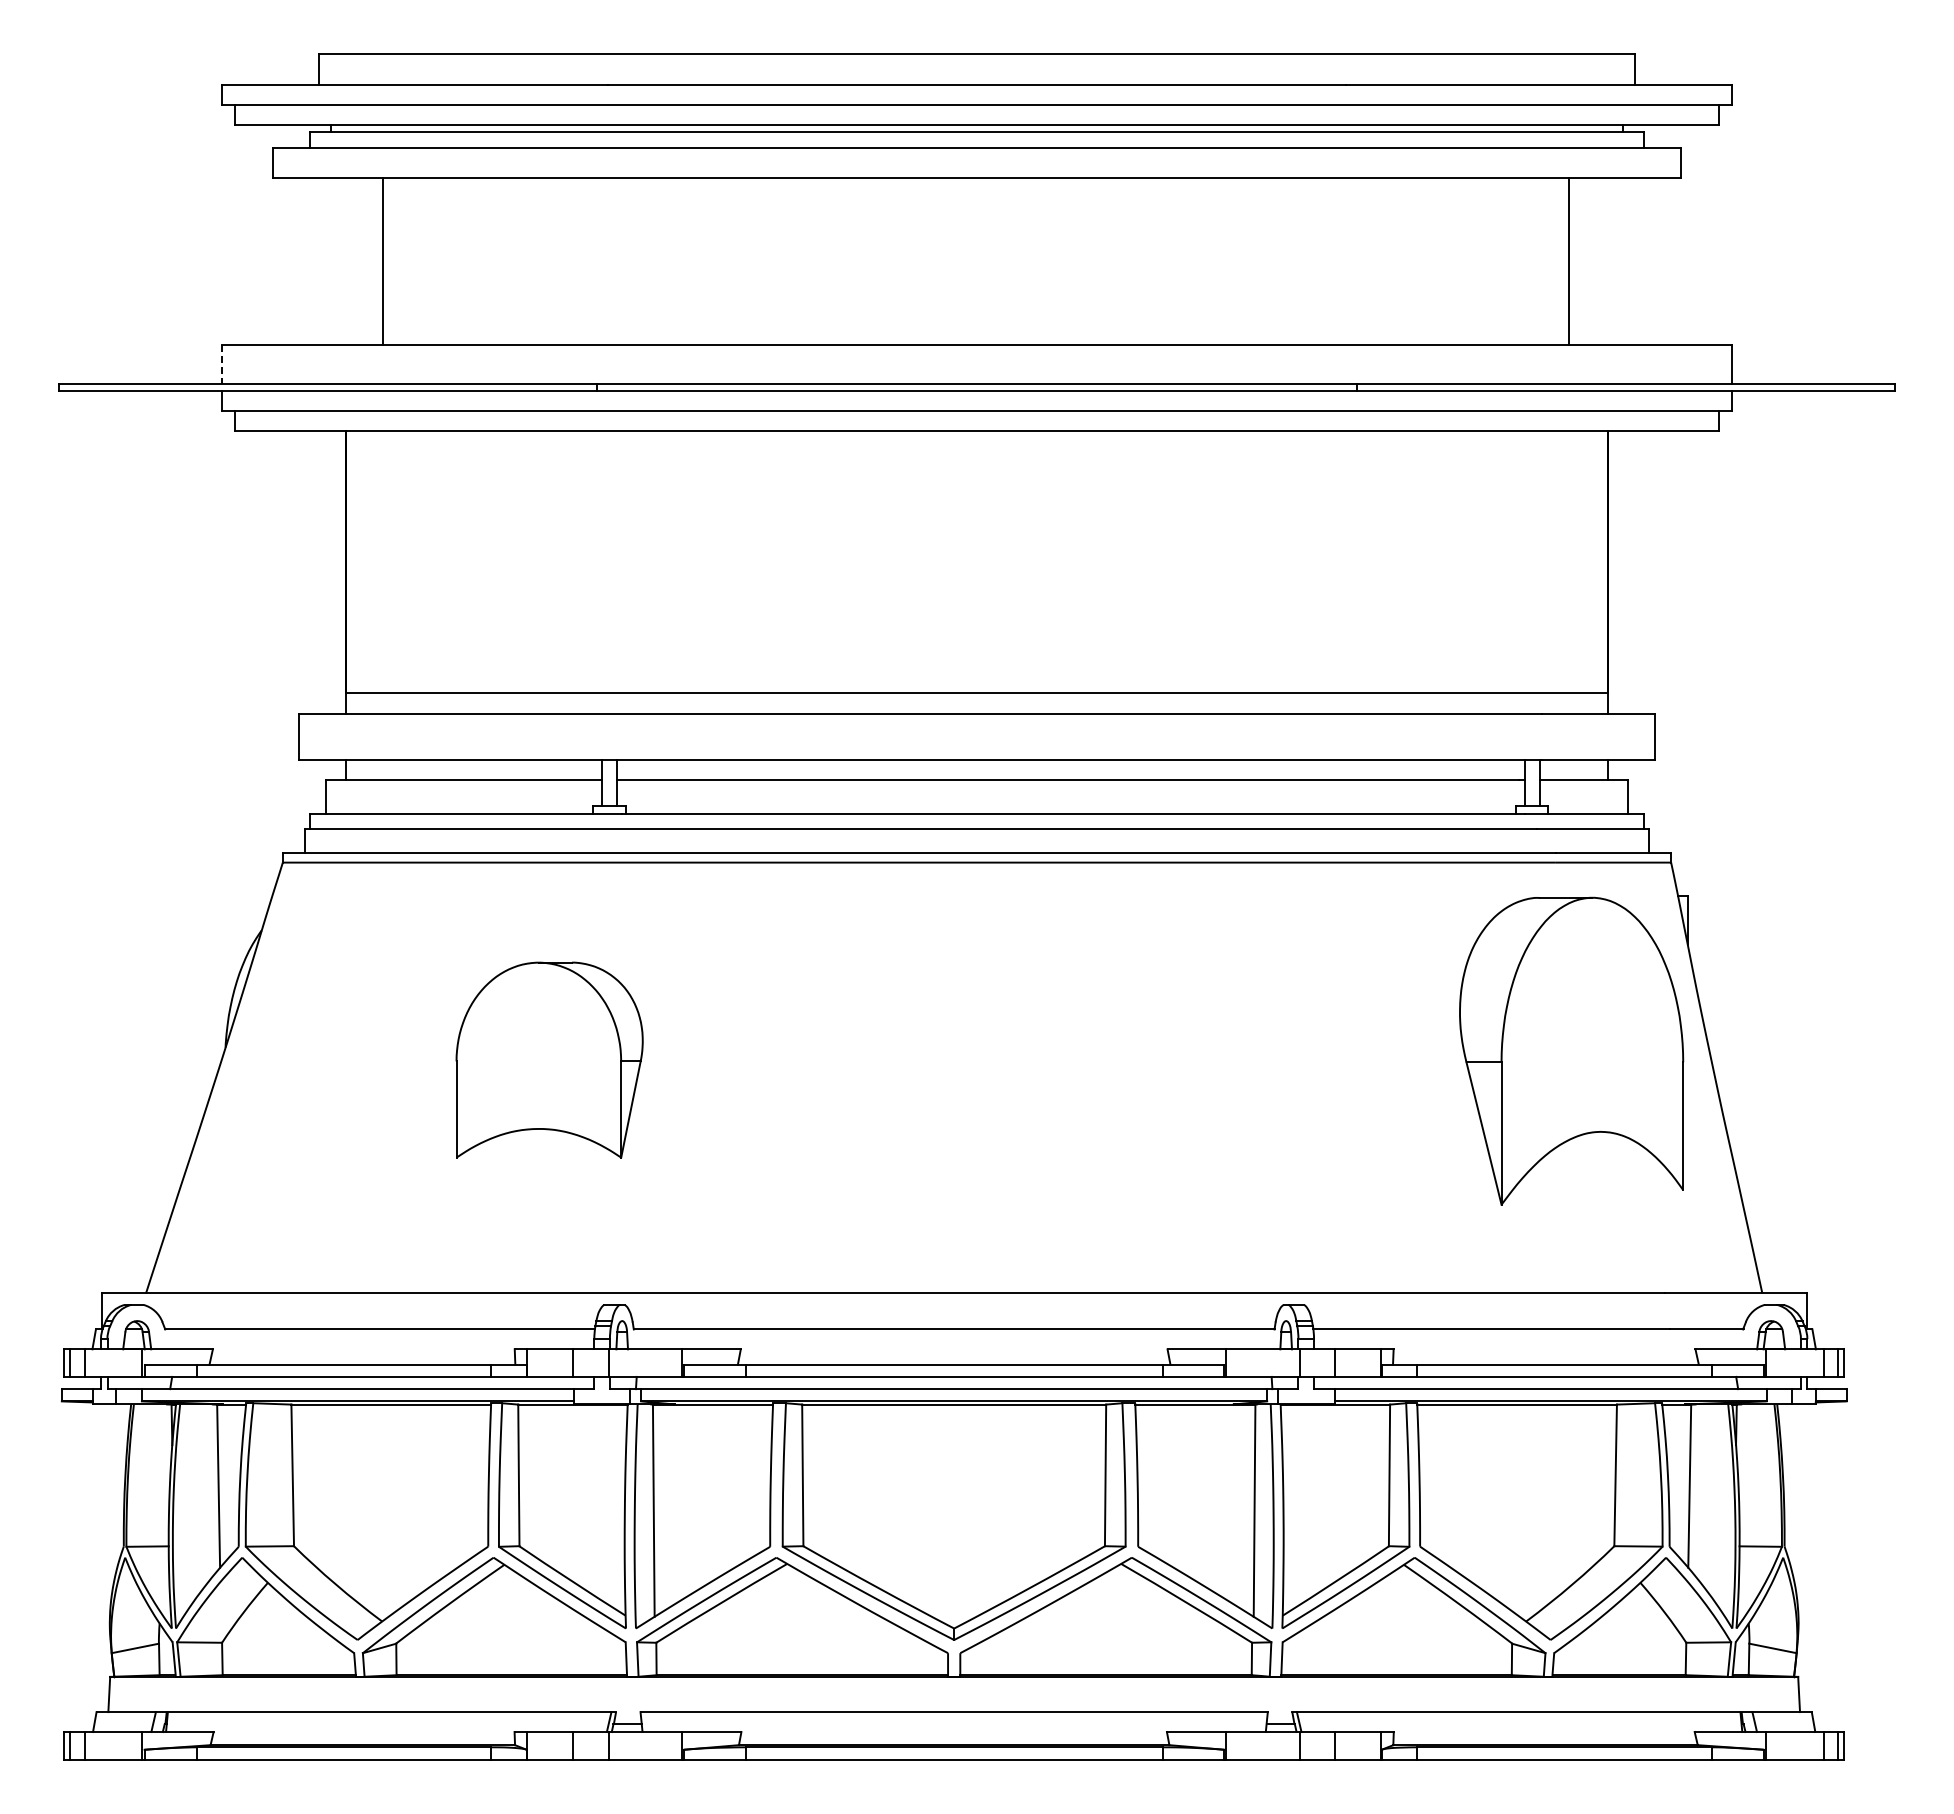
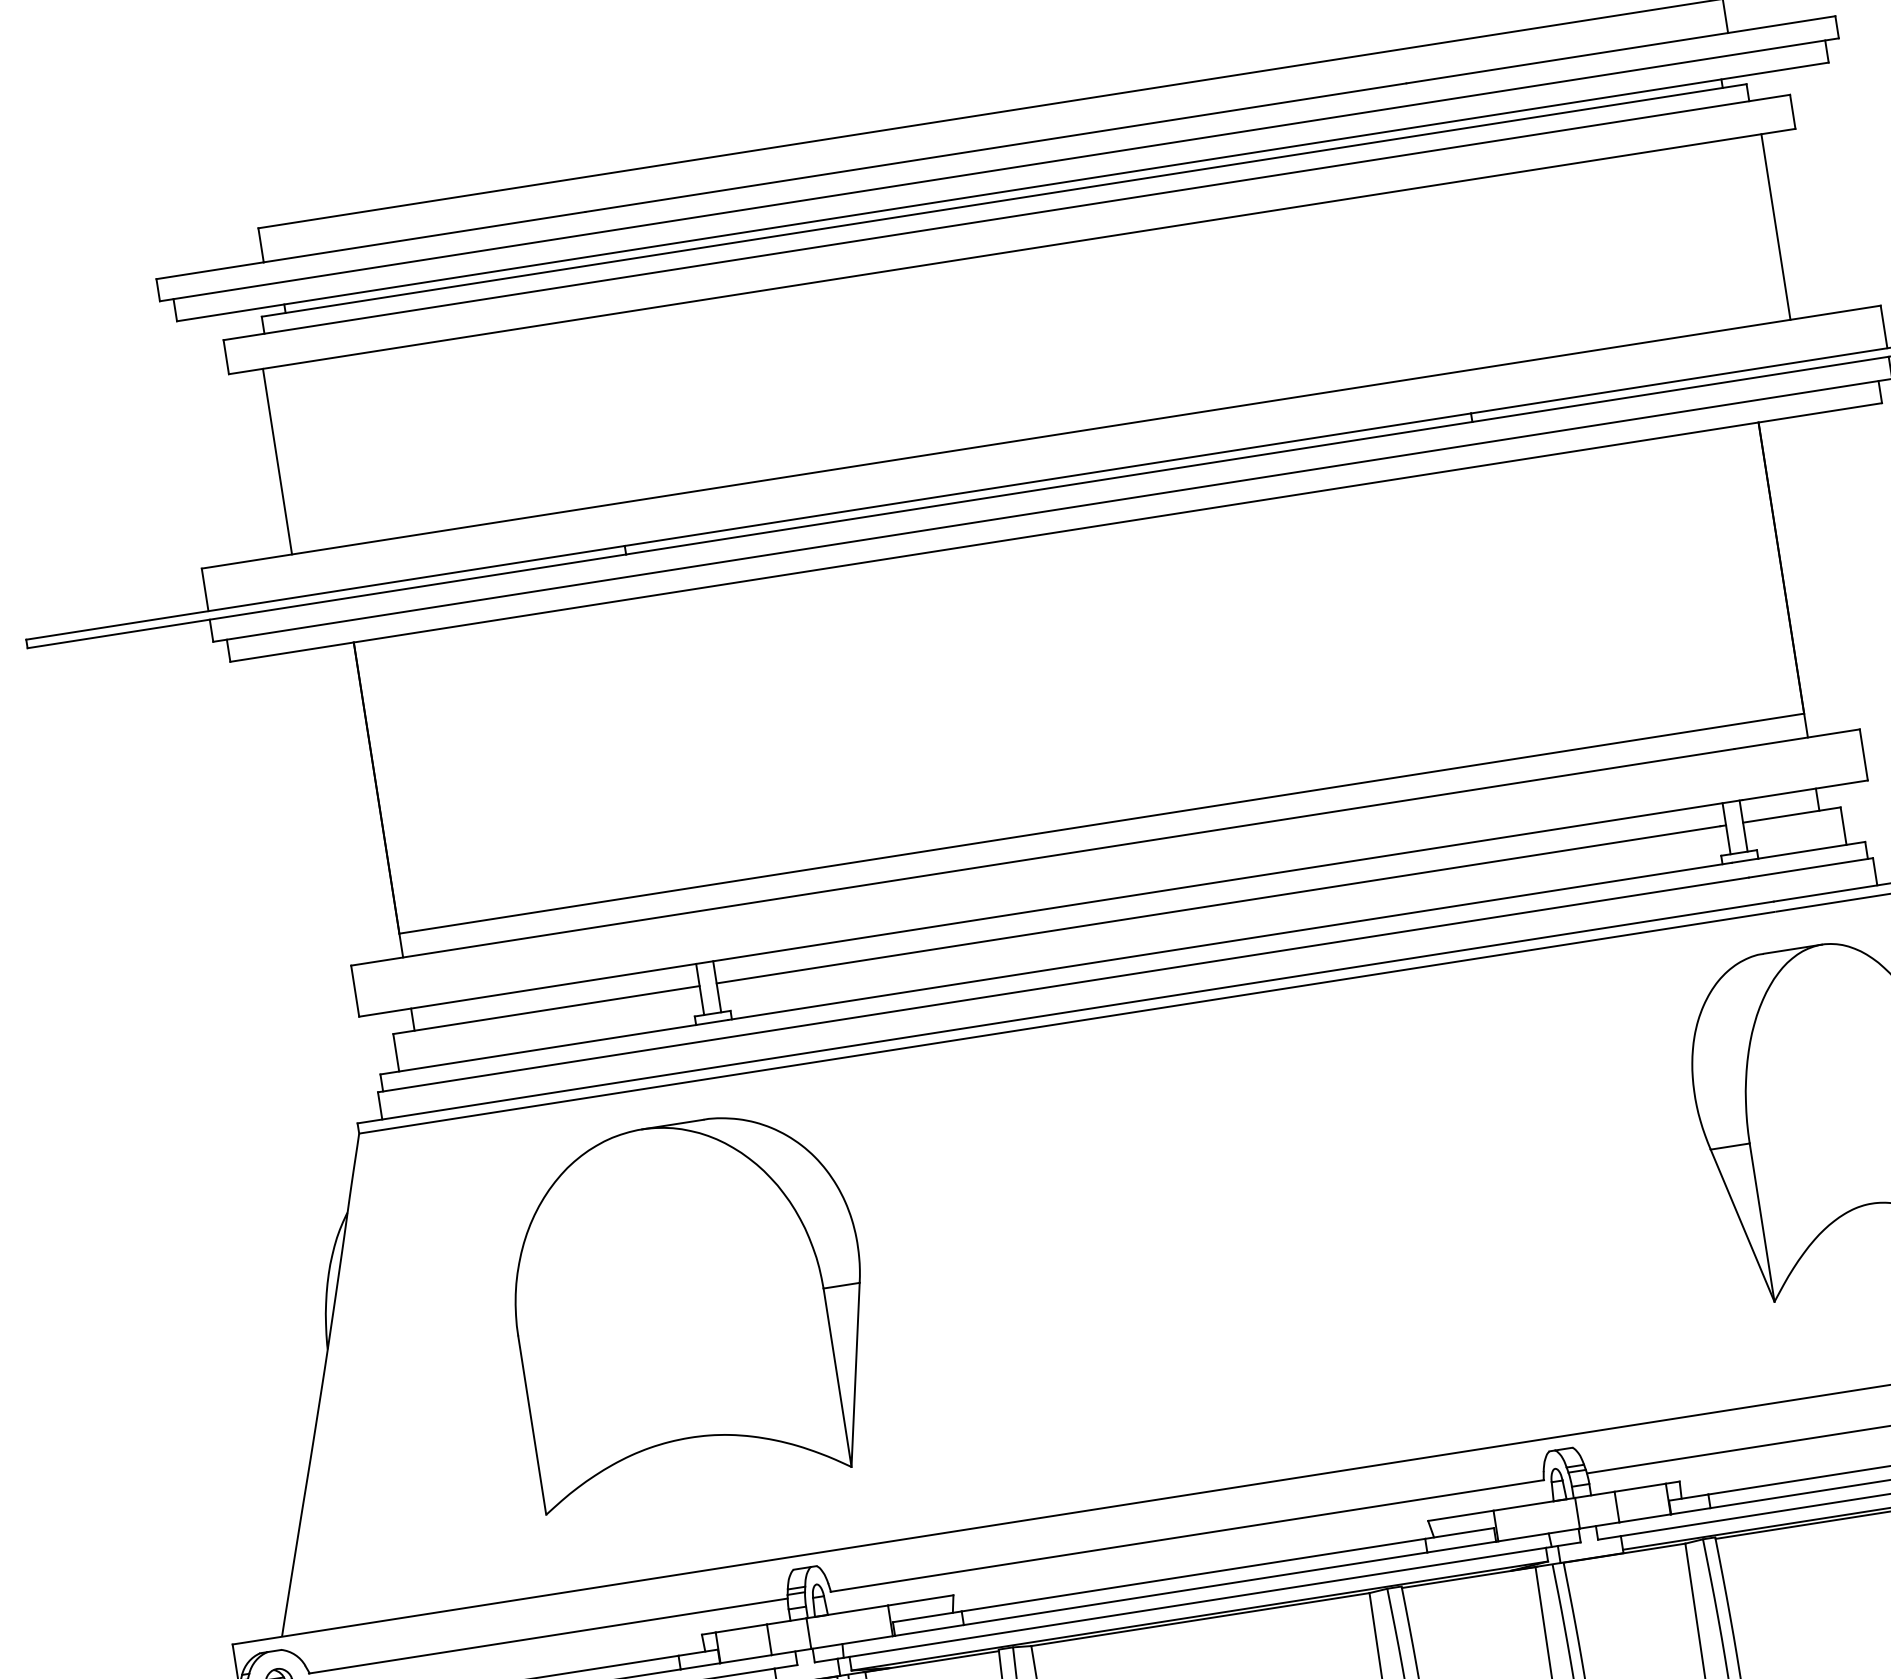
line: (382, 261) -> (277, 461), moved
line: (1569, 261) -> (1775, 226), moved
line: (222, 364) -> (205, 589), dashed -> solid
part: (549, 1059) -> (690, 1306), size x1.67

